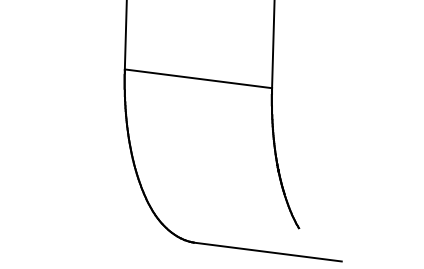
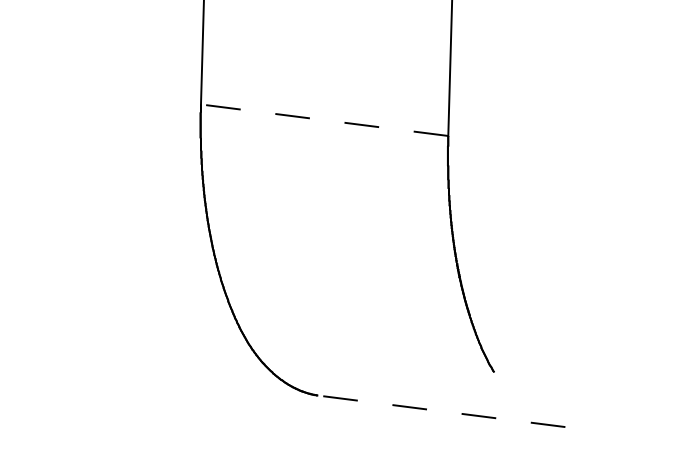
line: (197, 78) -> (323, 119), solid -> dashed
line: (267, 252) -> (440, 411), solid -> dashed

